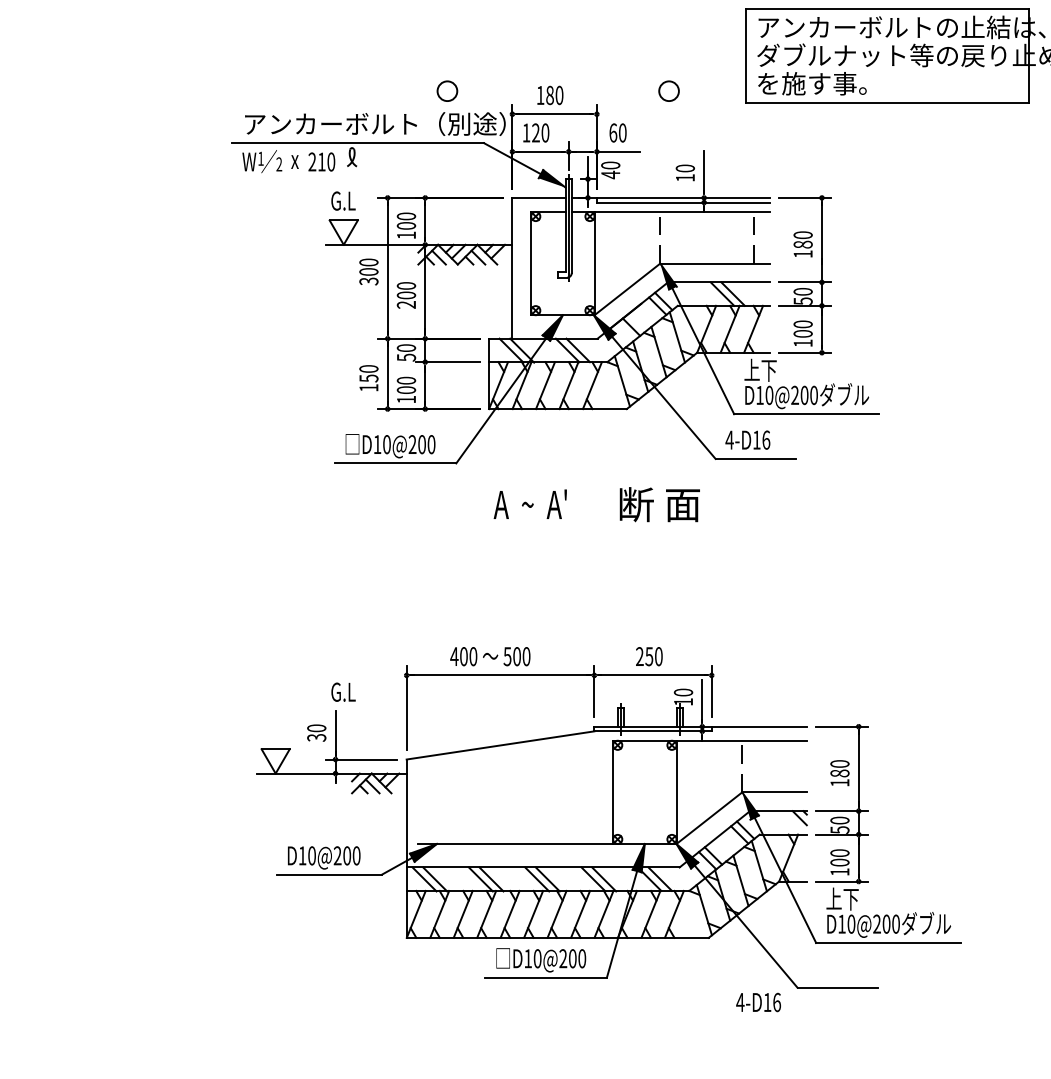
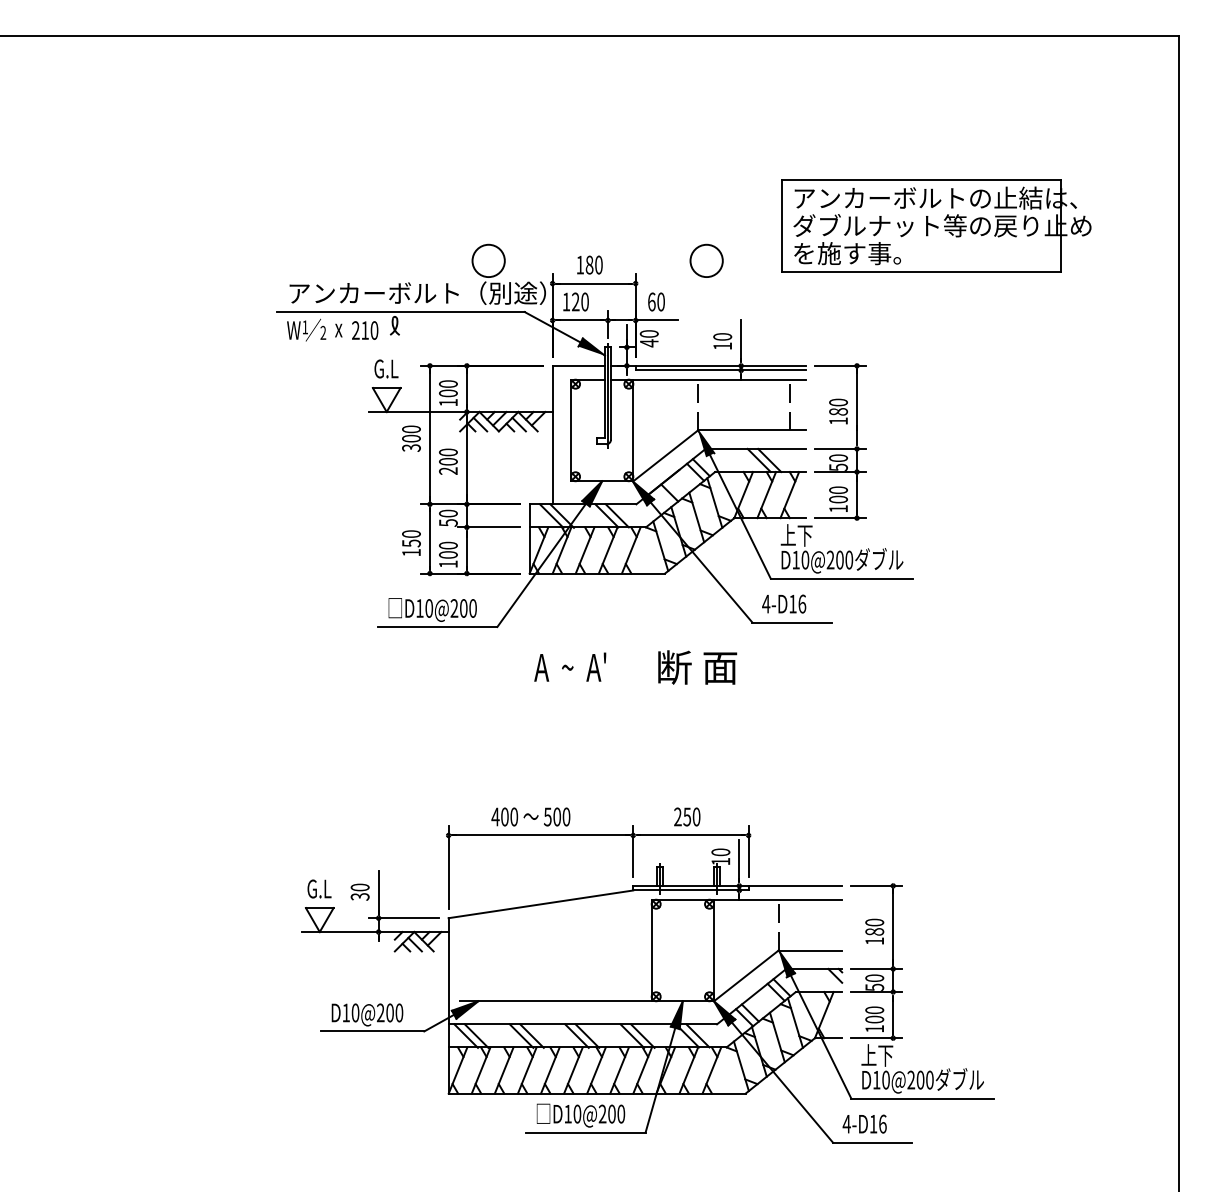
circle: (447, 90) -> (488, 260), size x1.67
circle: (668, 90) -> (706, 260), size x1.67
text: (343, 691) -> (319, 888), moved
text: (758, 1001) -> (864, 1123), moved

